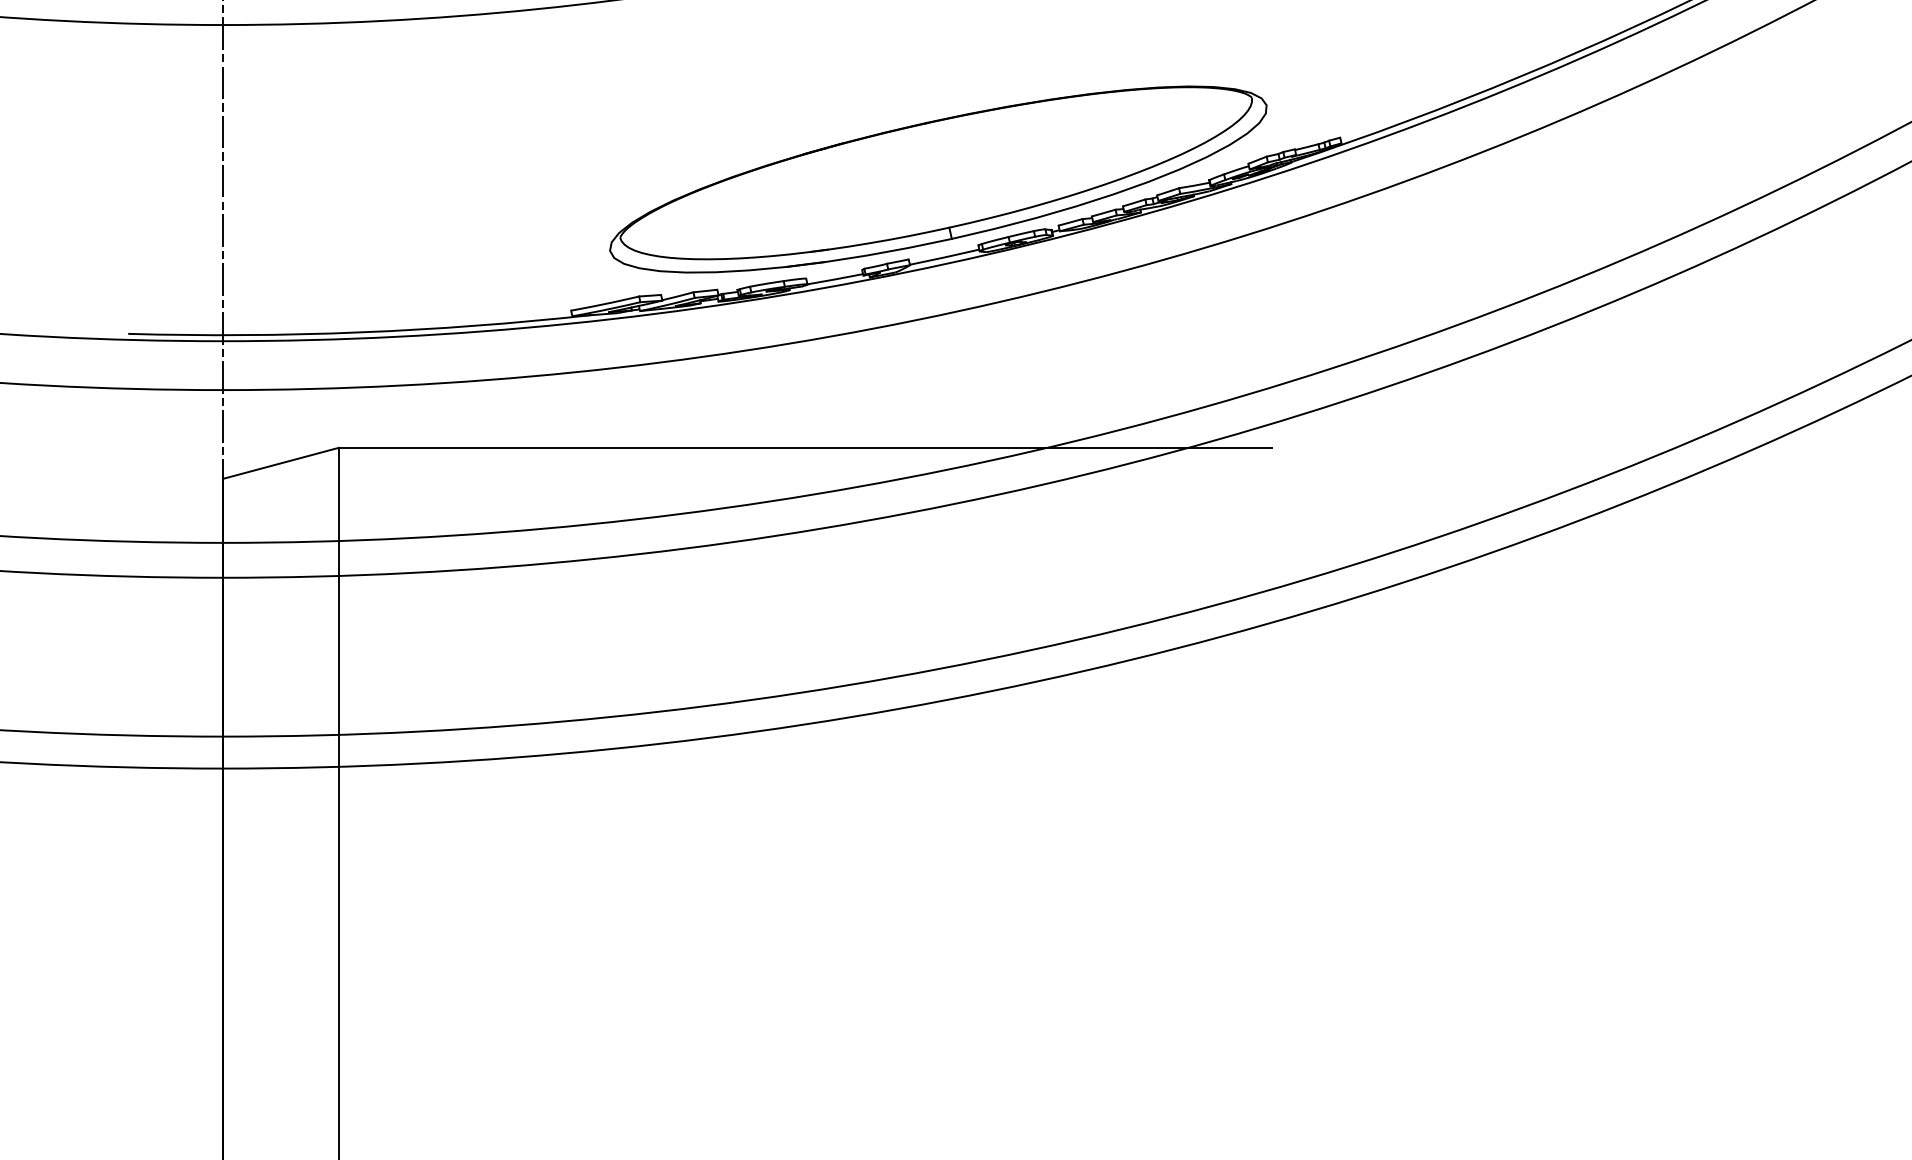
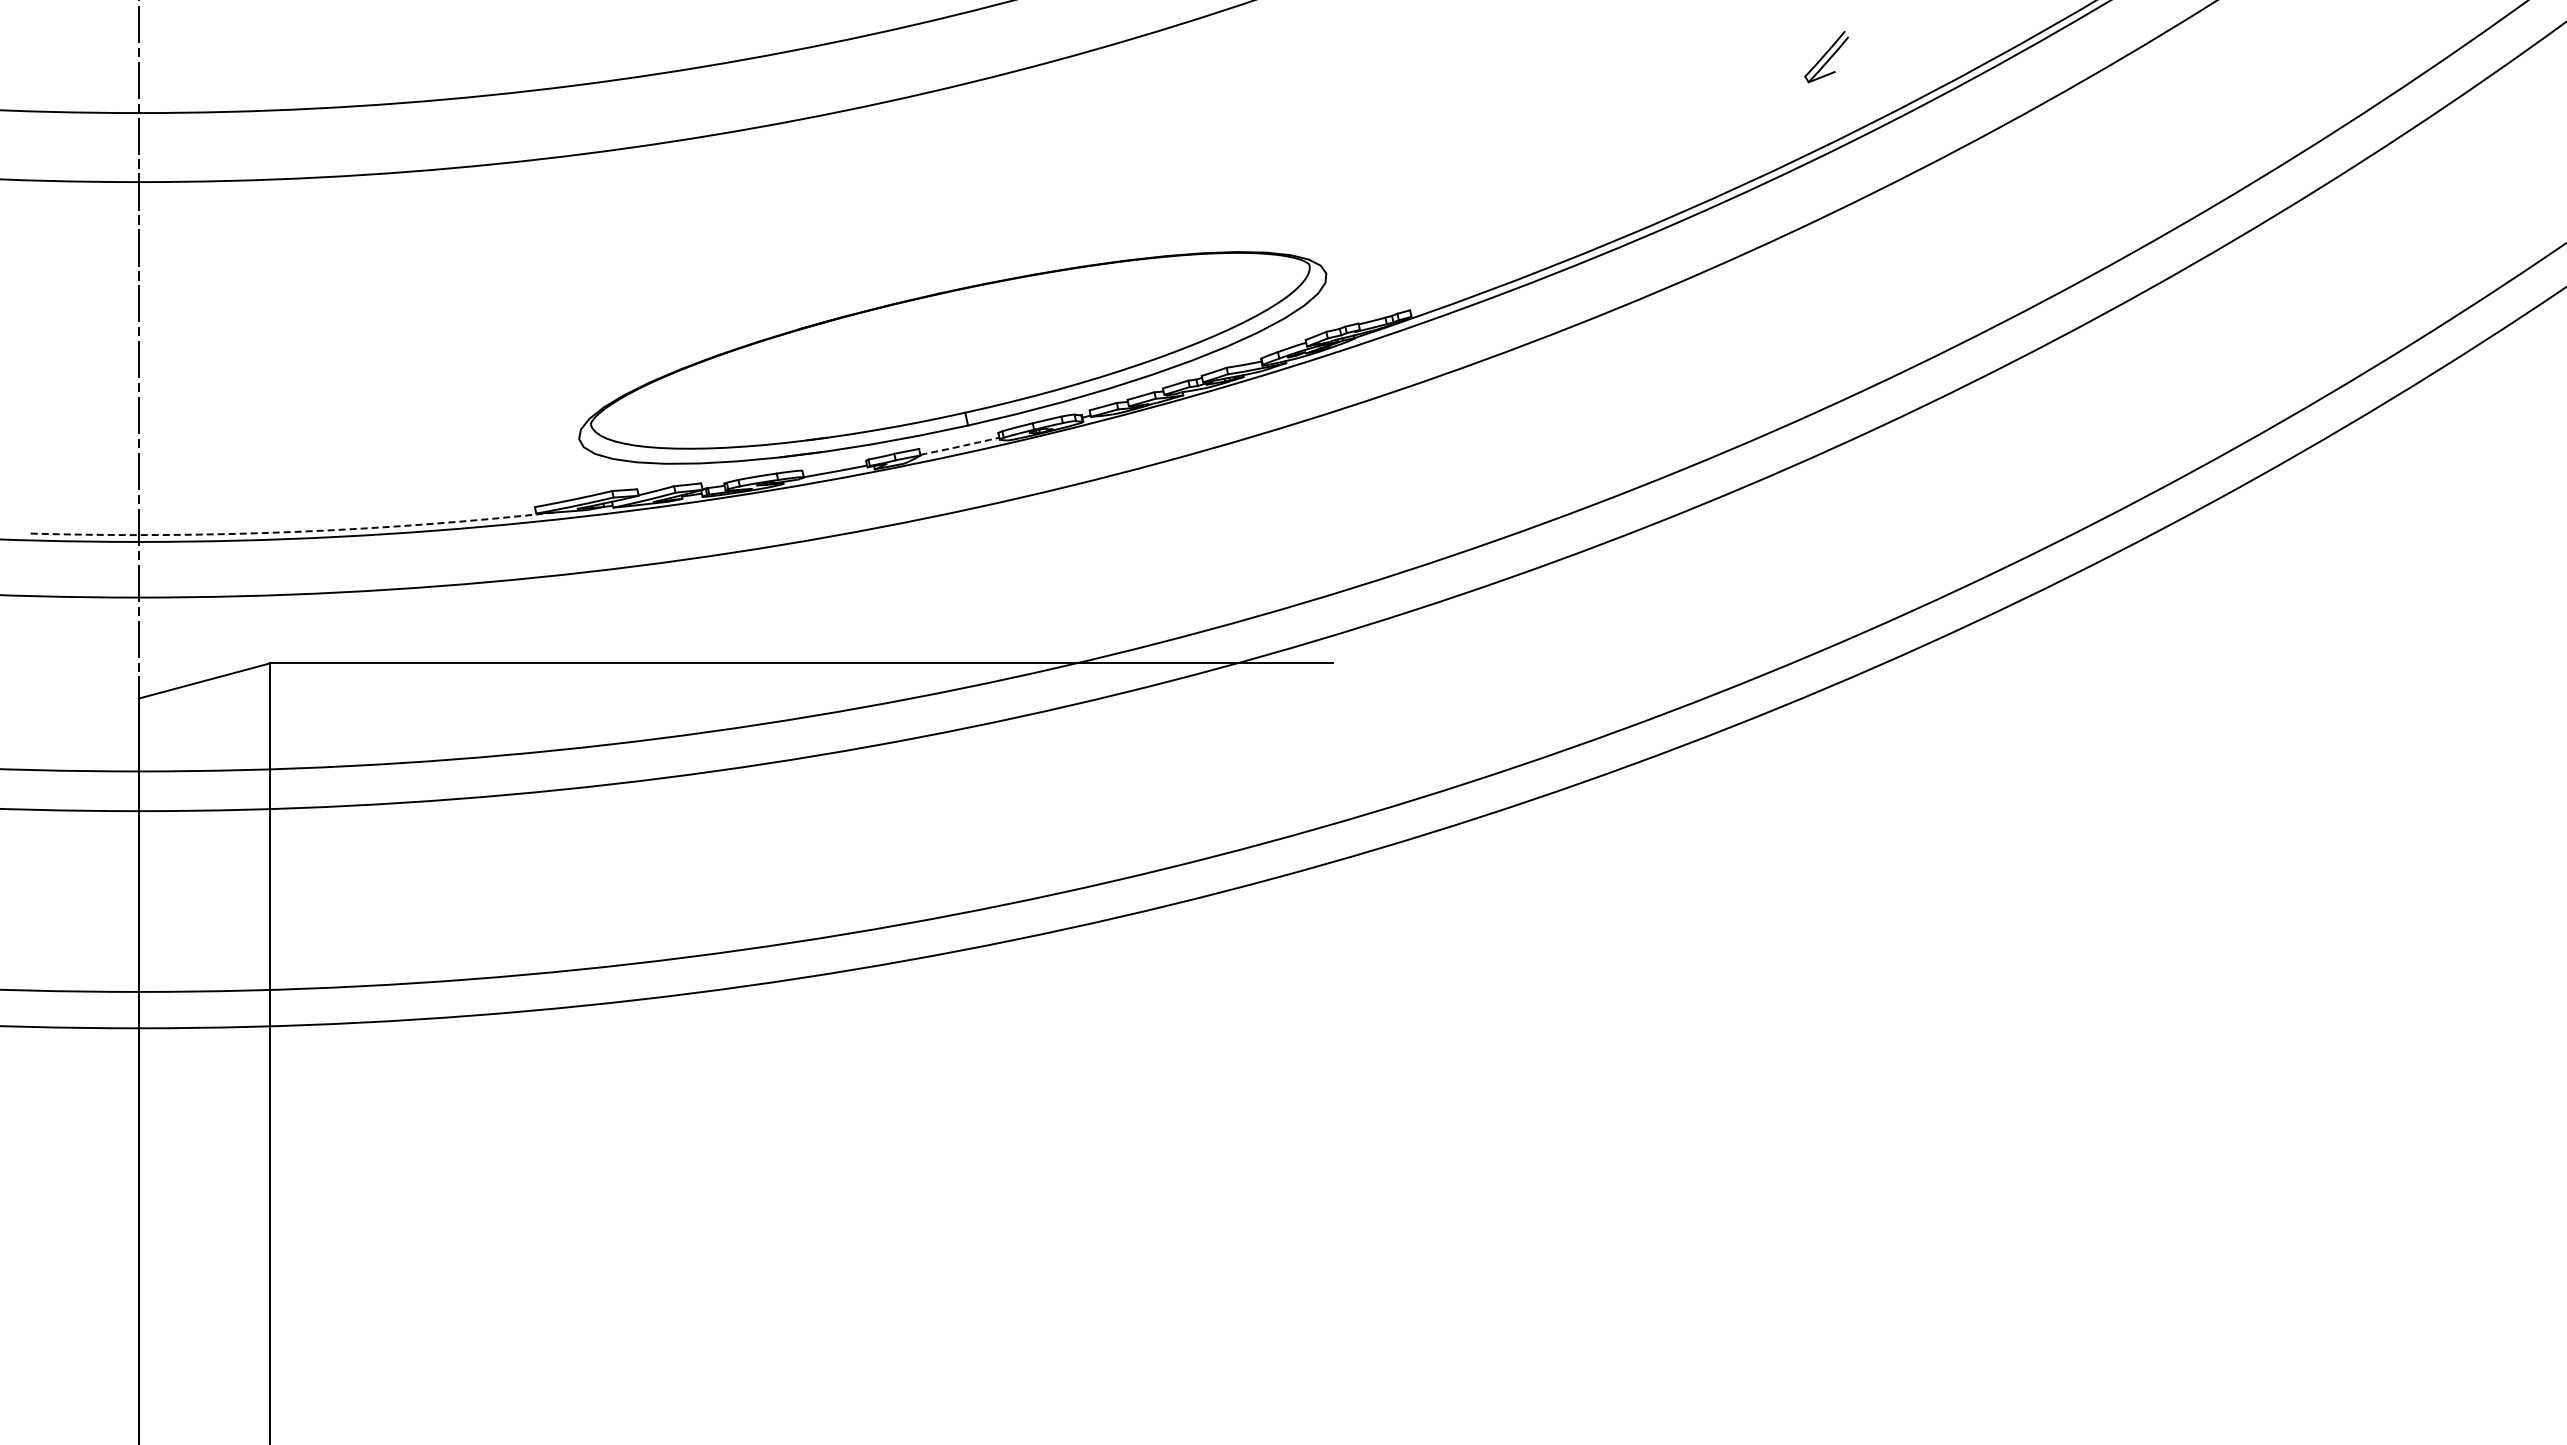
arc: (944, 257) -> (959, 446), solid -> dashed
arc: (360, 332) -> (295, 531), solid -> dashed

